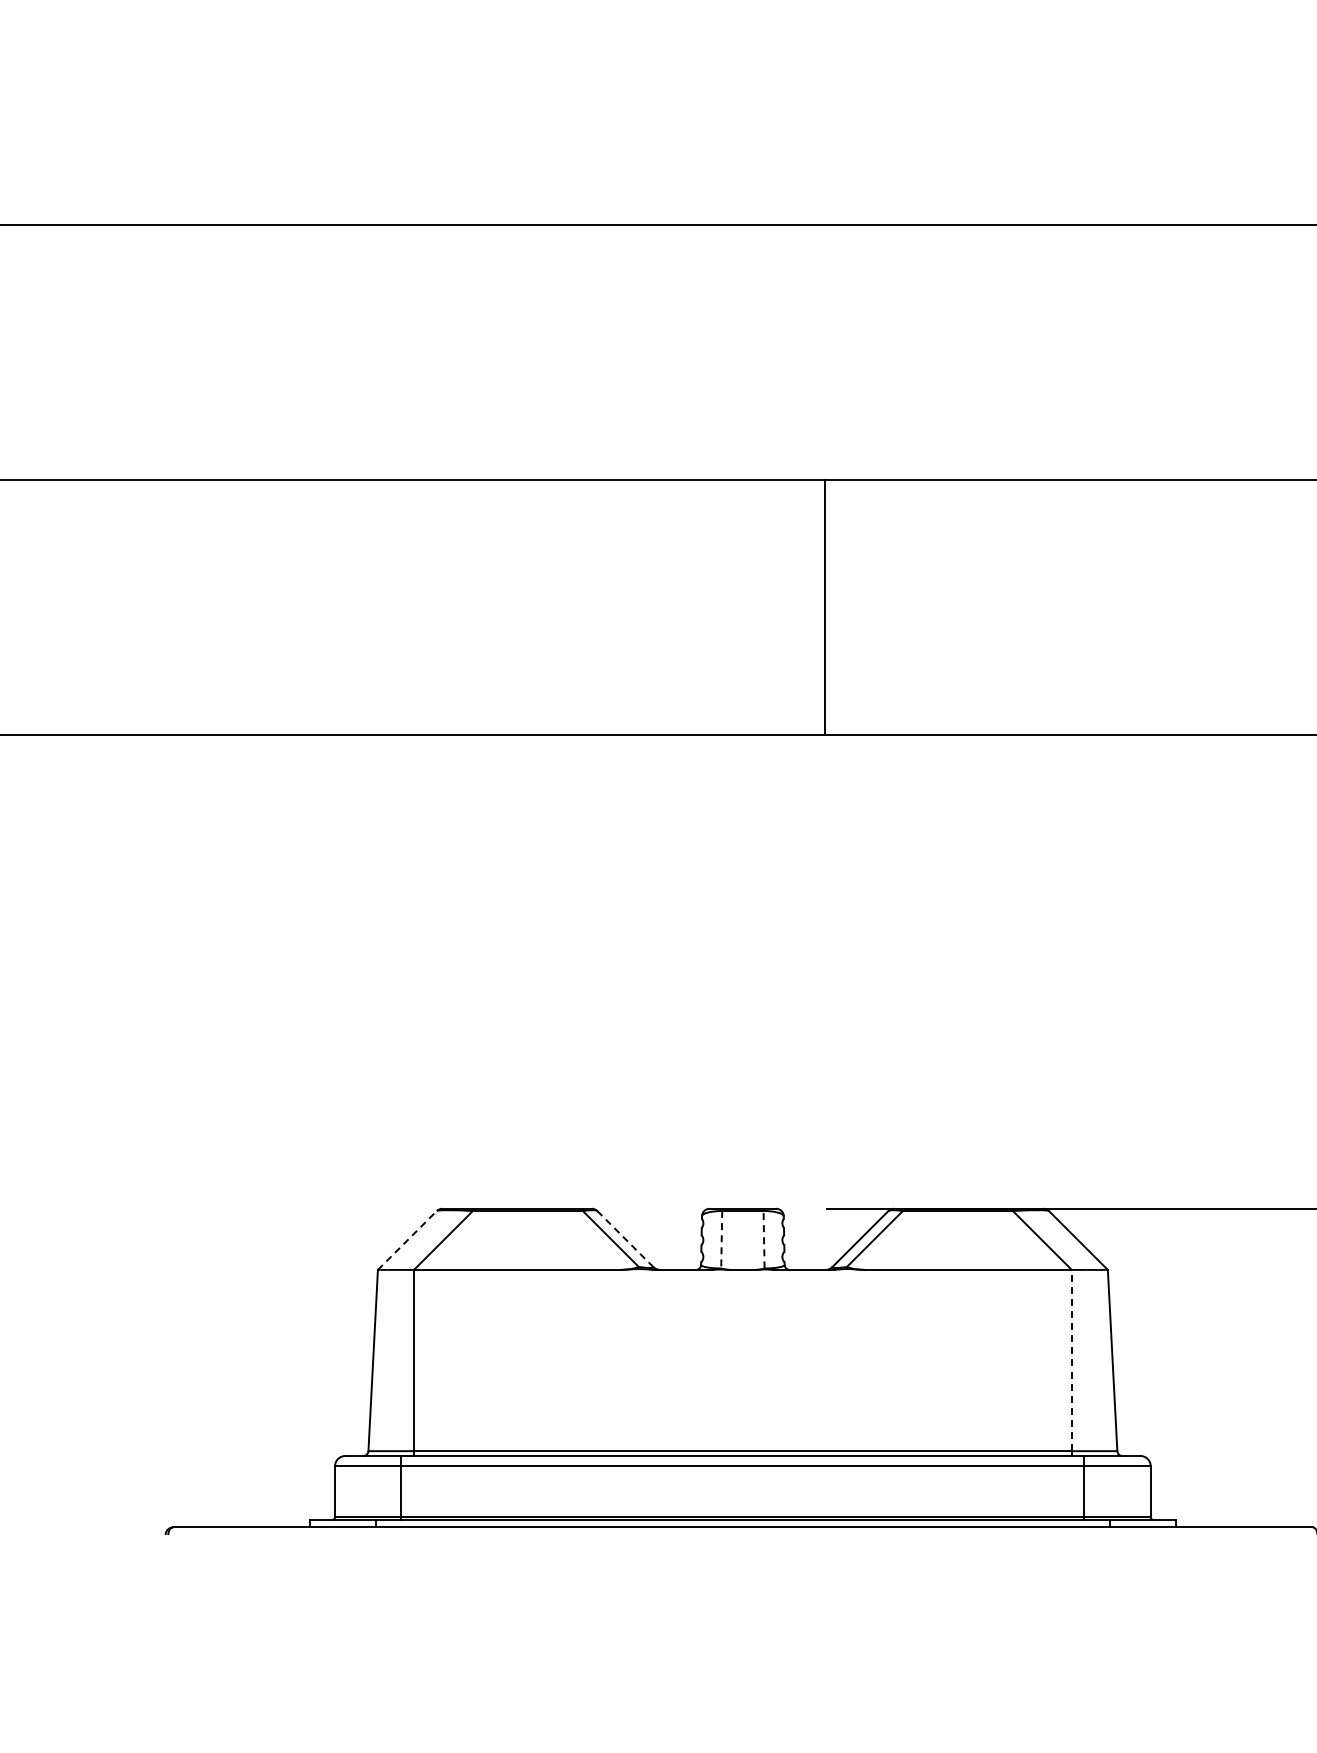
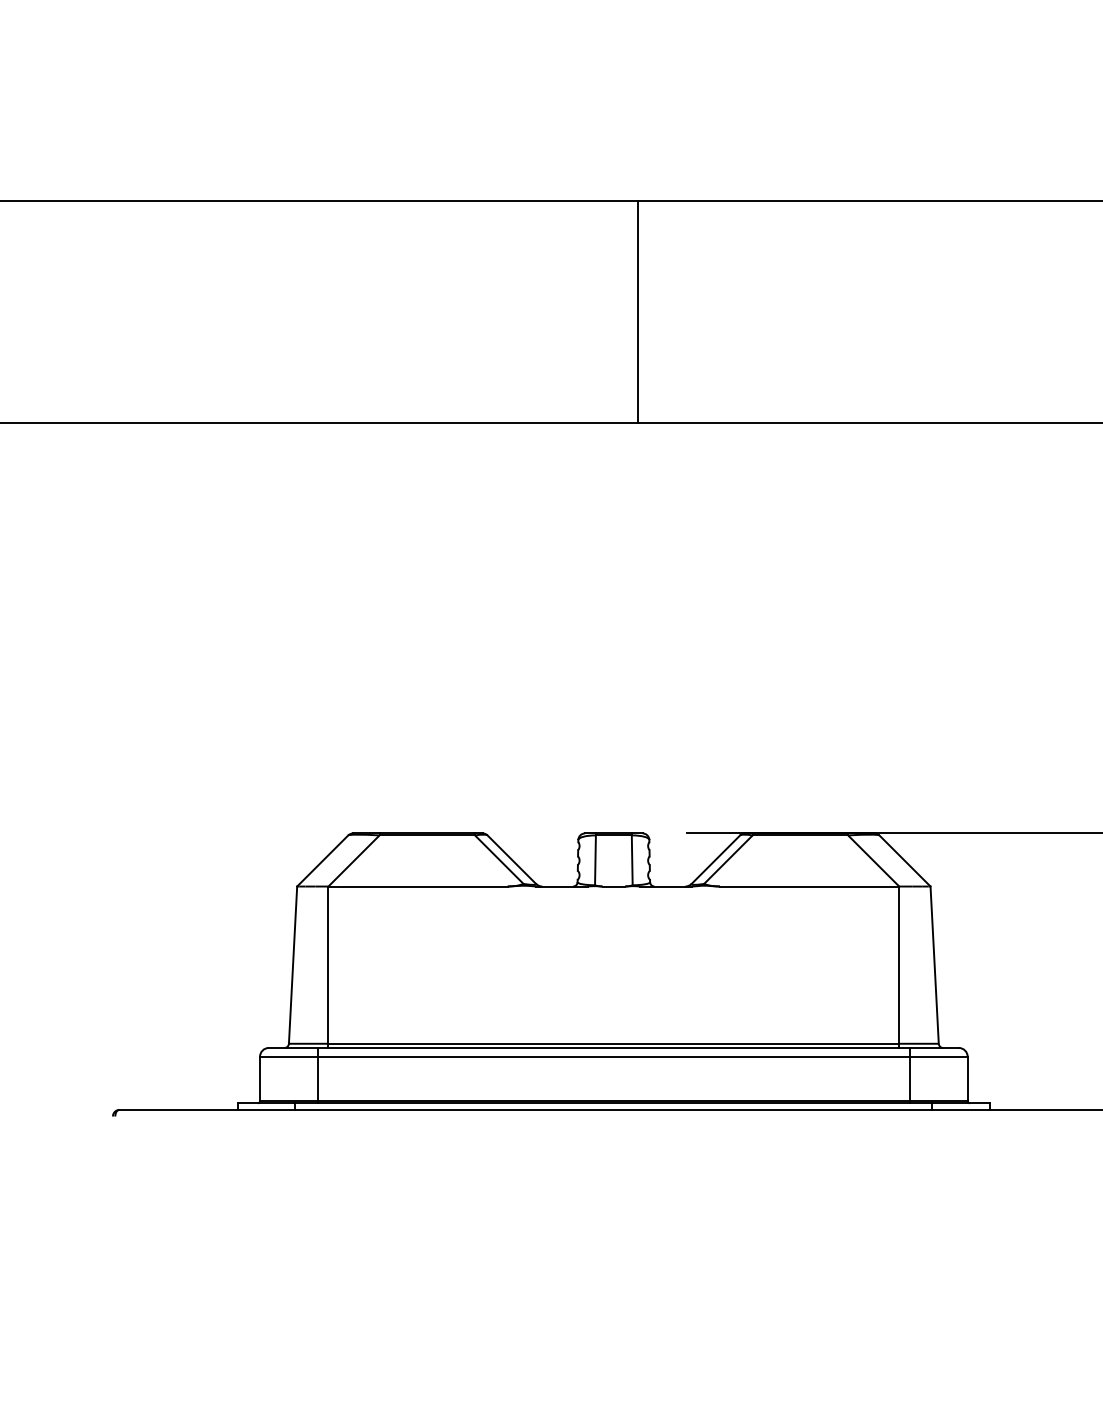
line: (824, 607) -> (637, 311), moved
line: (625, 1238) -> (511, 859), dashed -> solid
line: (721, 1239) -> (595, 860), dashed -> solid
line: (764, 1239) -> (632, 860), dashed -> solid
line: (407, 1240) -> (322, 860), dashed -> solid
line: (1071, 1360) -> (898, 965), dashed -> solid

